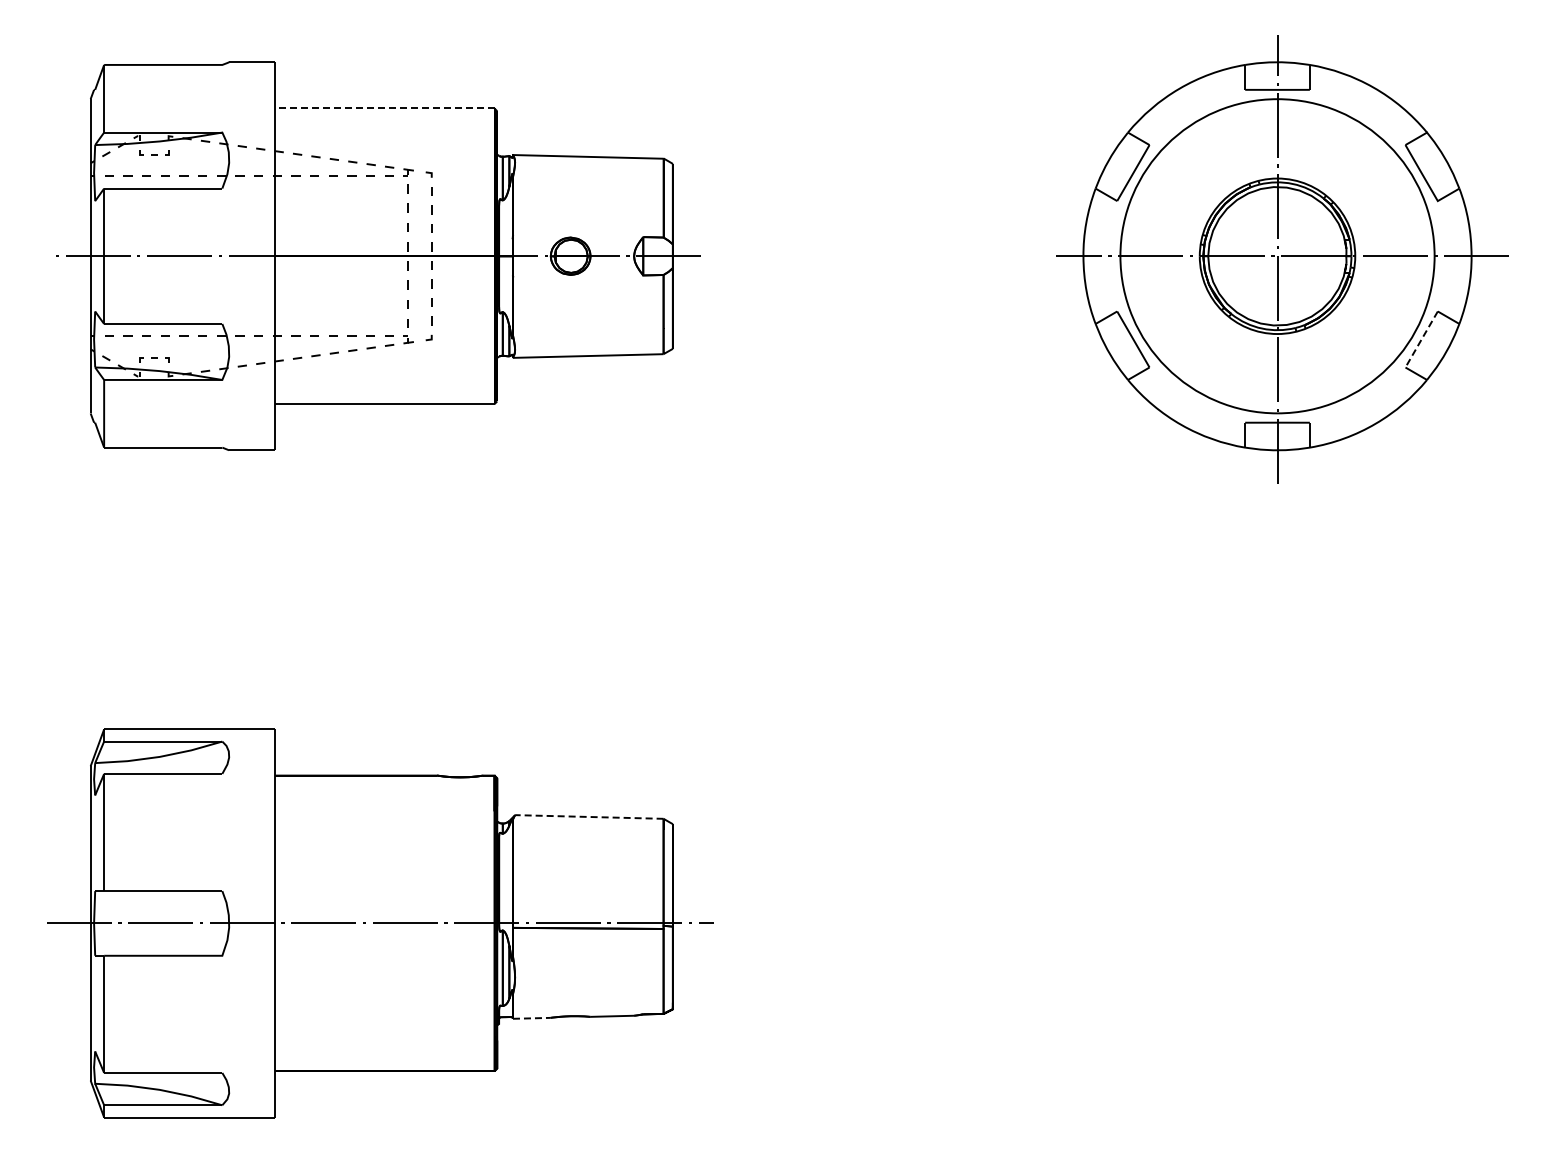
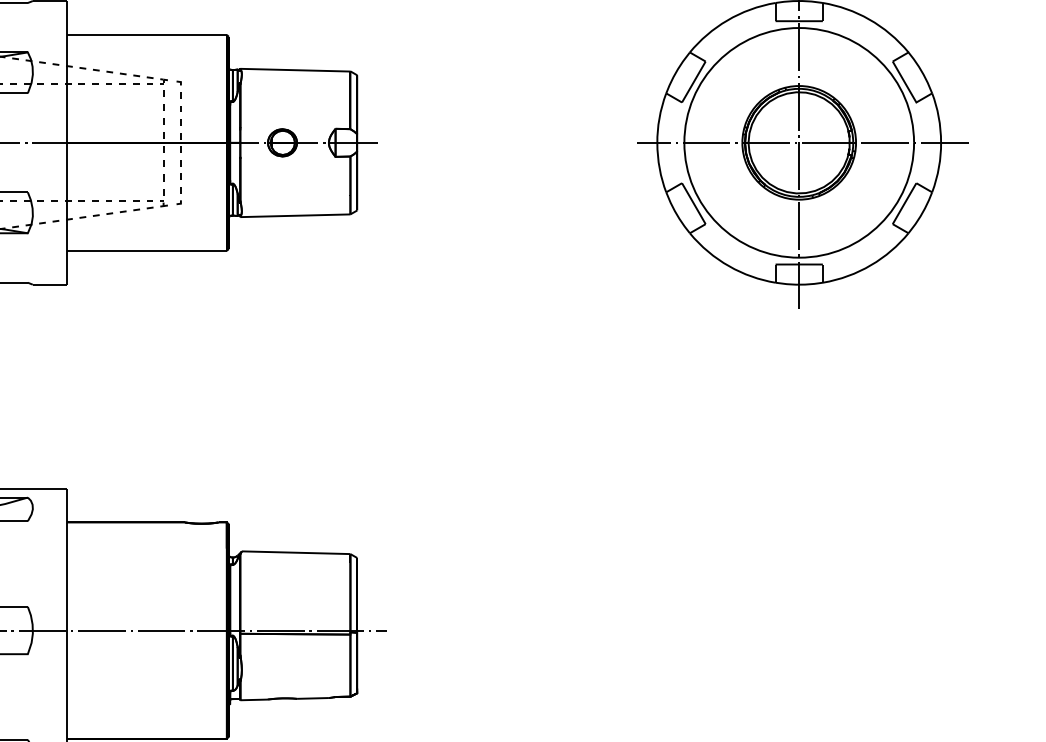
line: (384, 108) -> (146, 34), dashed -> solid
line: (1421, 339) -> (904, 203), dashed -> solid
line: (589, 816) -> (296, 552), dashed -> solid
line: (531, 1018) -> (253, 700), dashed -> solid

